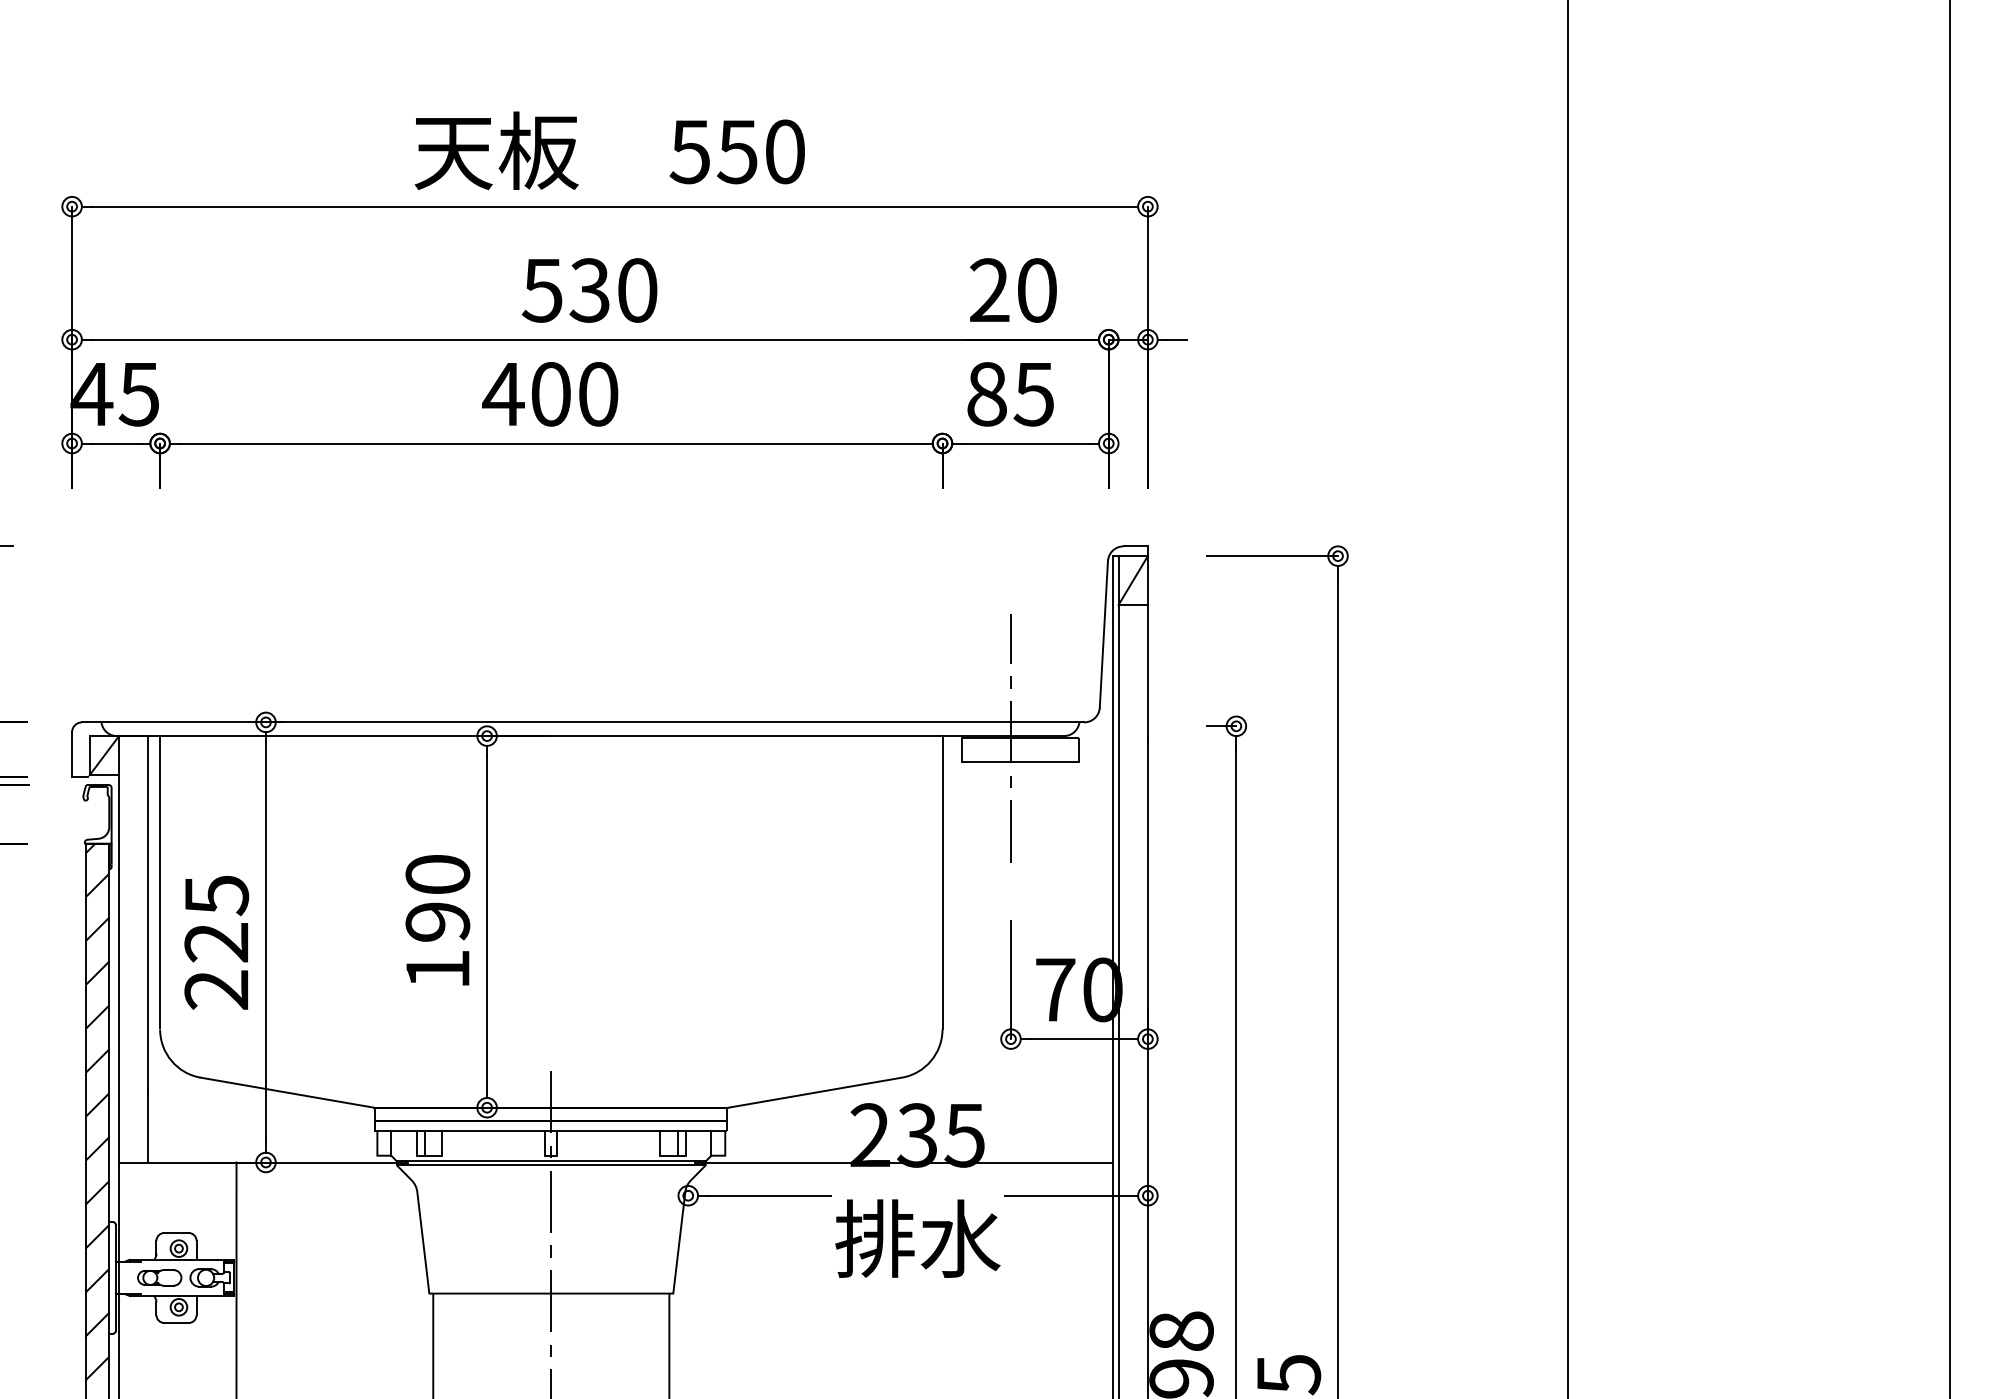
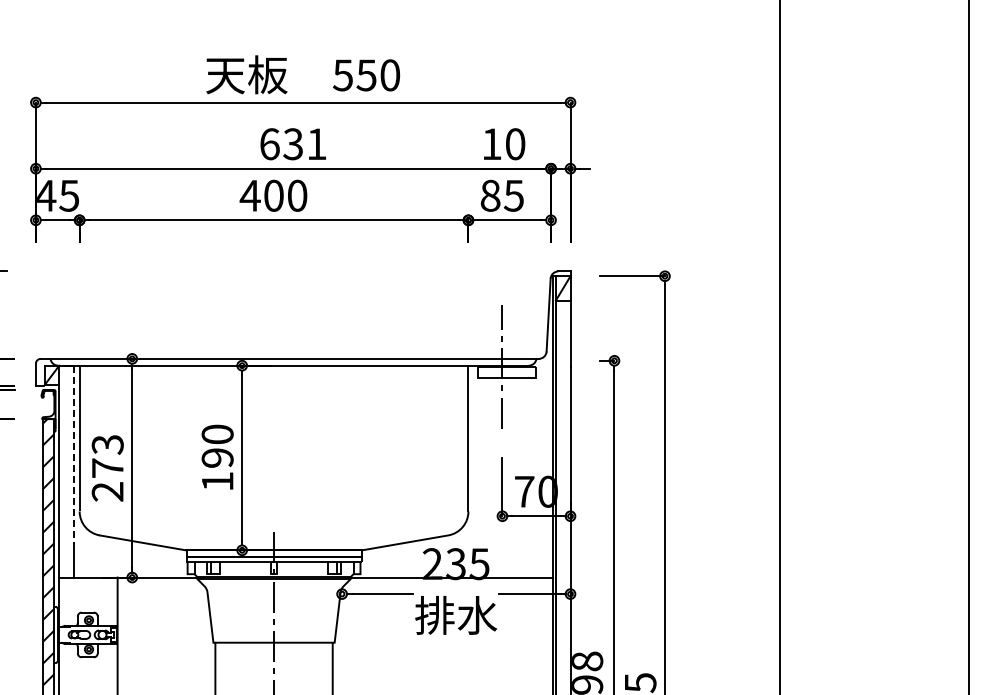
text: (988, 288) -> (491, 143), 20 -> 10
text: (588, 290) -> (292, 144), 530 -> 631
line: (147, 914) -> (73, 454), solid -> dashed
text: (216, 918) -> (107, 456), 225 -> 273

